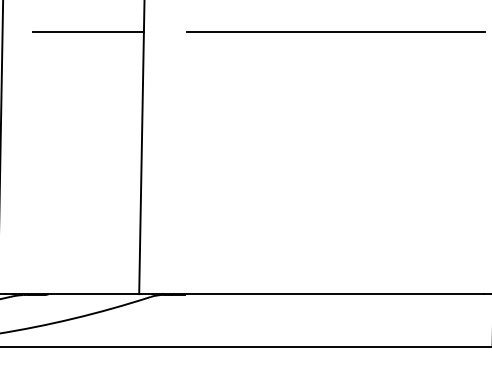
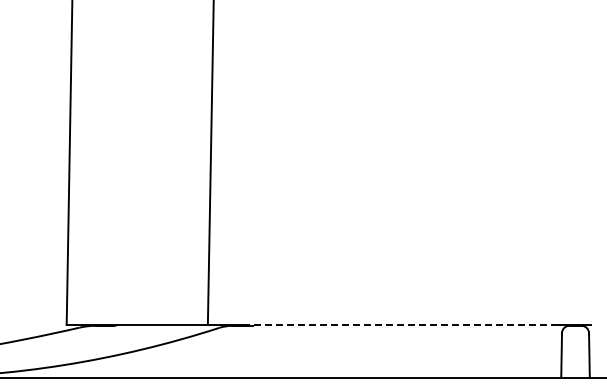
line: (87, 31) -> (156, 62), removed
line: (335, 31) -> (404, 62), removed
line: (329, 294) -> (398, 325), solid -> dashed

